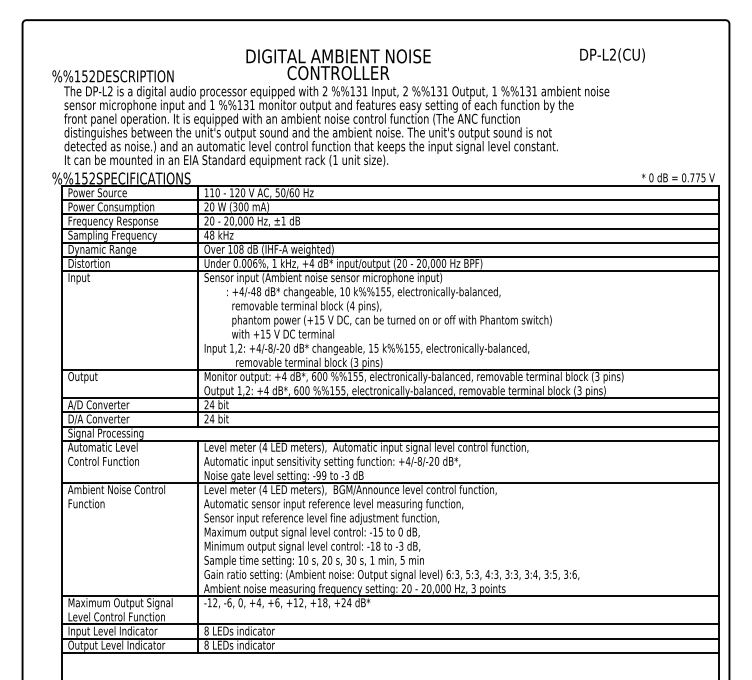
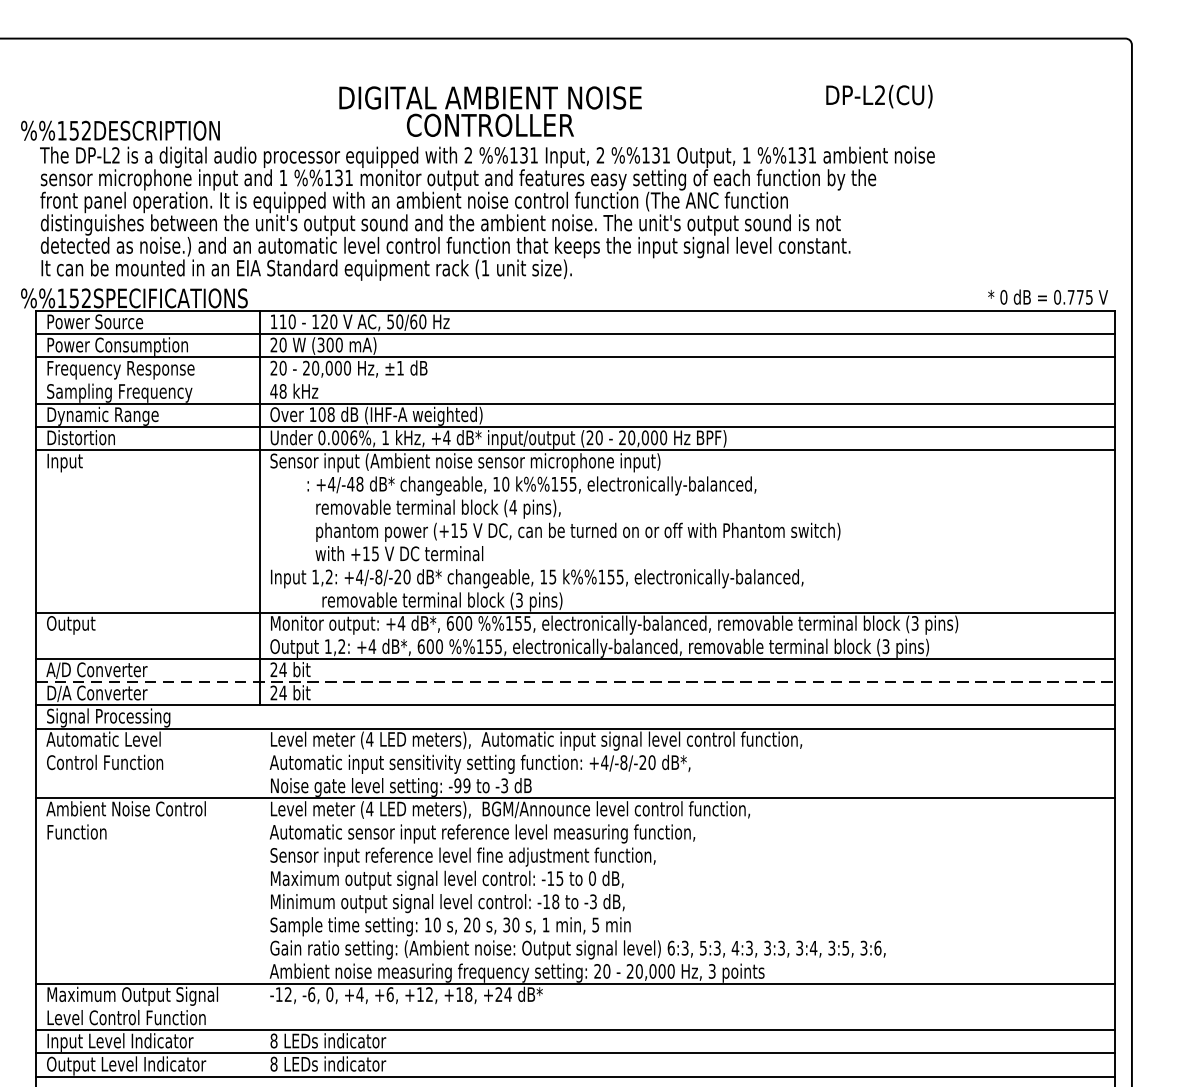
text: (612, 55) -> (879, 96), moved
line: (389, 228) -> (574, 380), removed
line: (390, 412) -> (575, 682), solid -> dashed
line: (197, 546) -> (259, 902), removed

